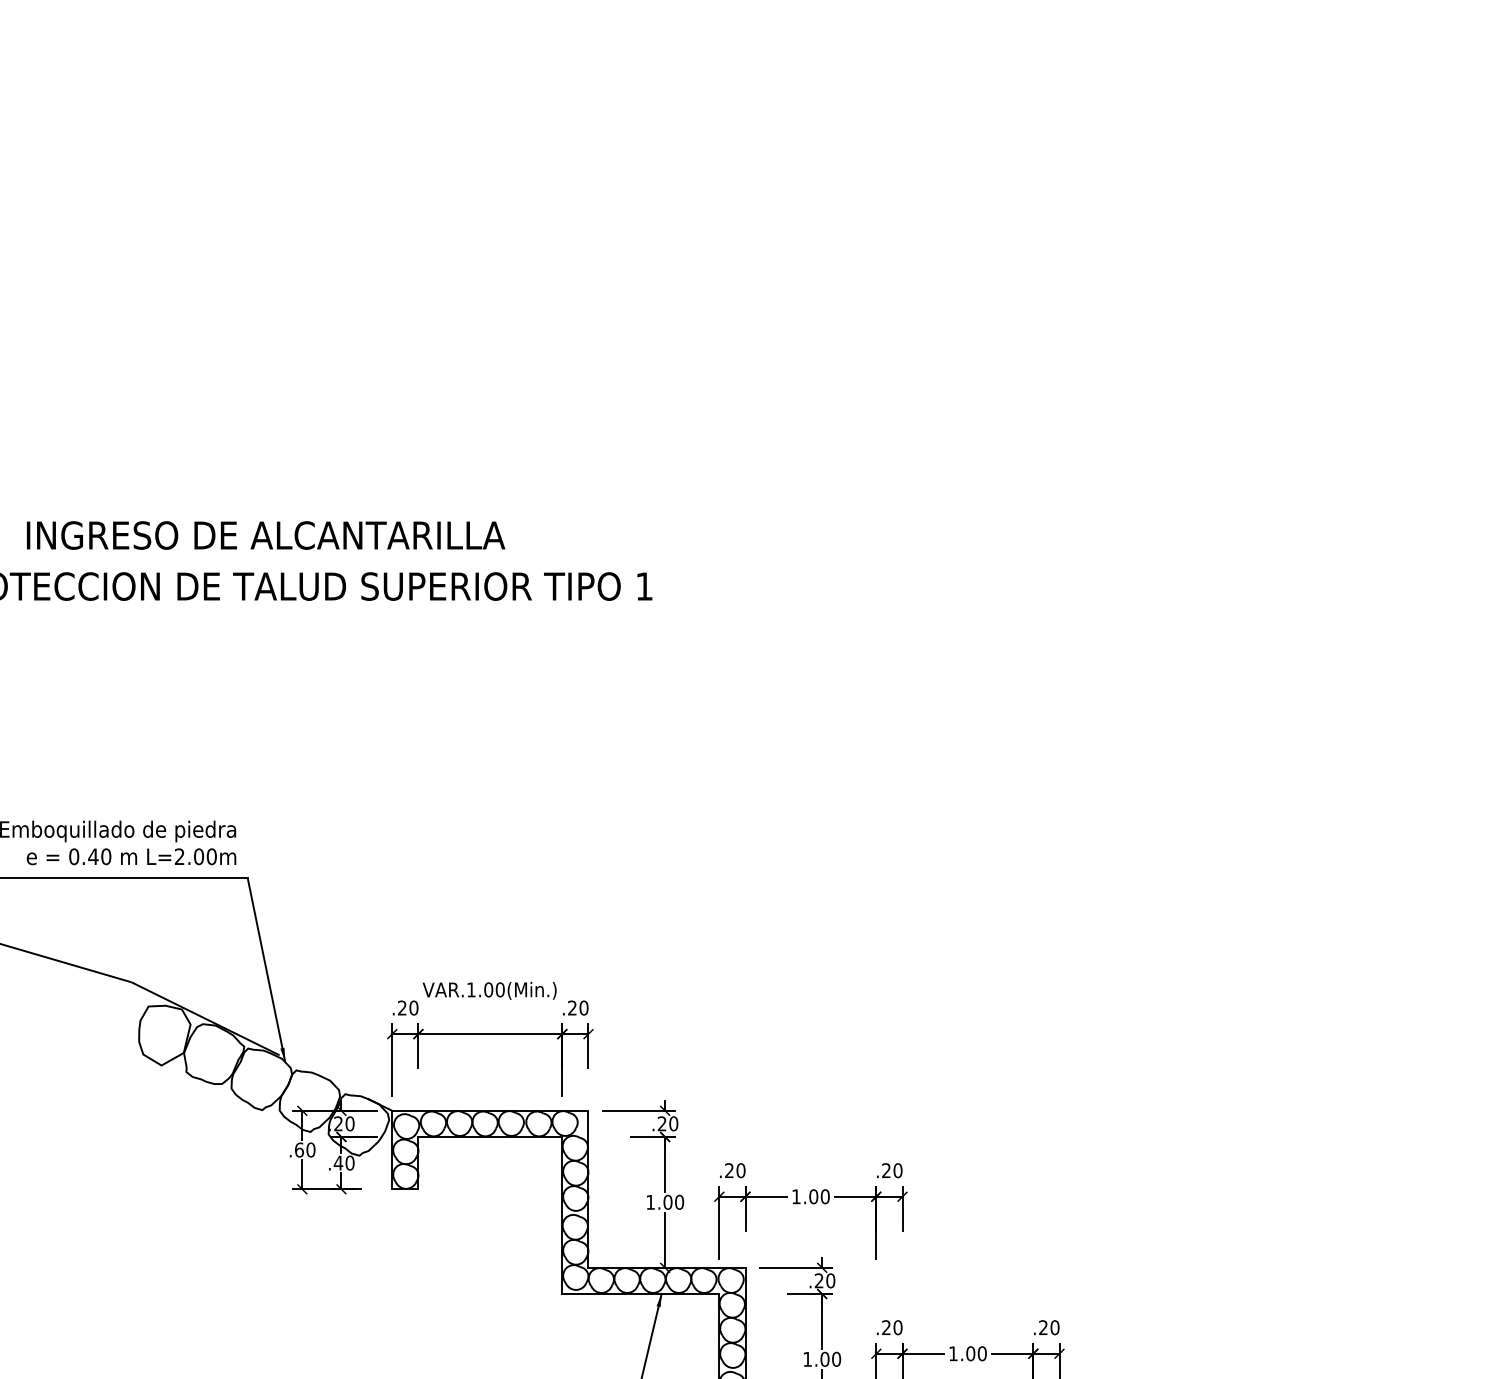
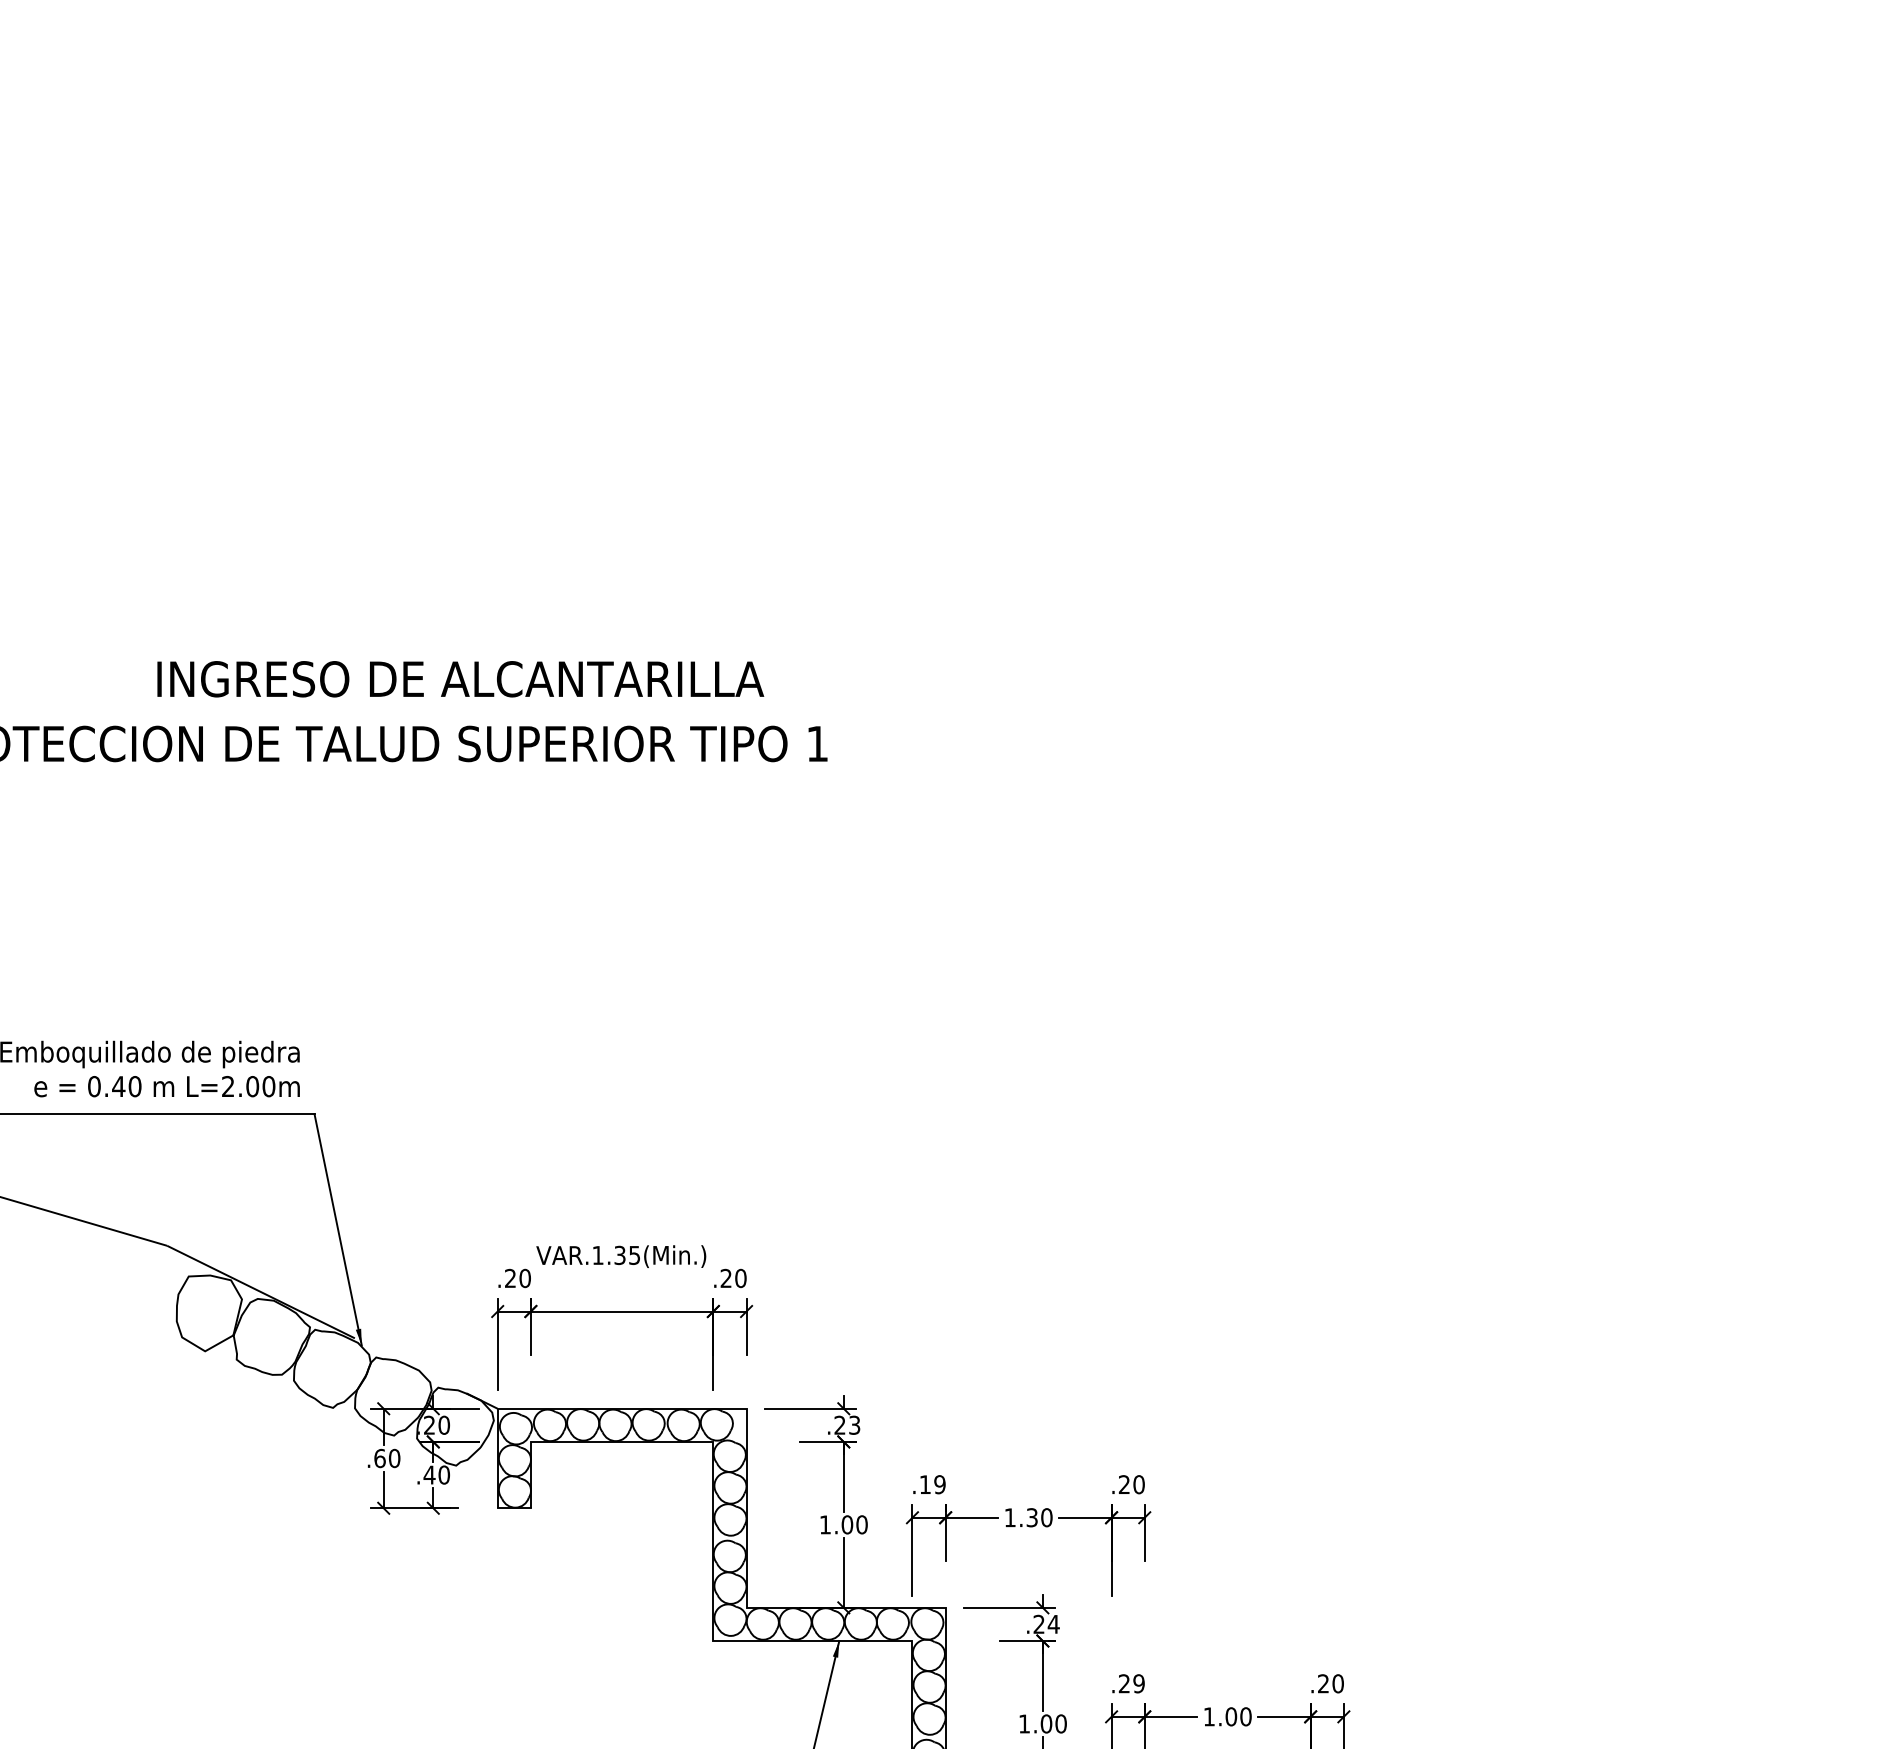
text: (265, 535) -> (460, 679), moved
text: (494, 989) -> (627, 1255), VAR.1.00(Min.) -> VAR.1.35(Min.)
text: (673, 1123) -> (854, 1424), .20 -> .23
text: (735, 1170) -> (932, 1484), .20 -> .19
text: (813, 1196) -> (1031, 1517), 1.00 -> 1.30
text: (830, 1280) -> (1053, 1623), .20 -> .24
text: (897, 1327) -> (1138, 1683), .20 -> .29

